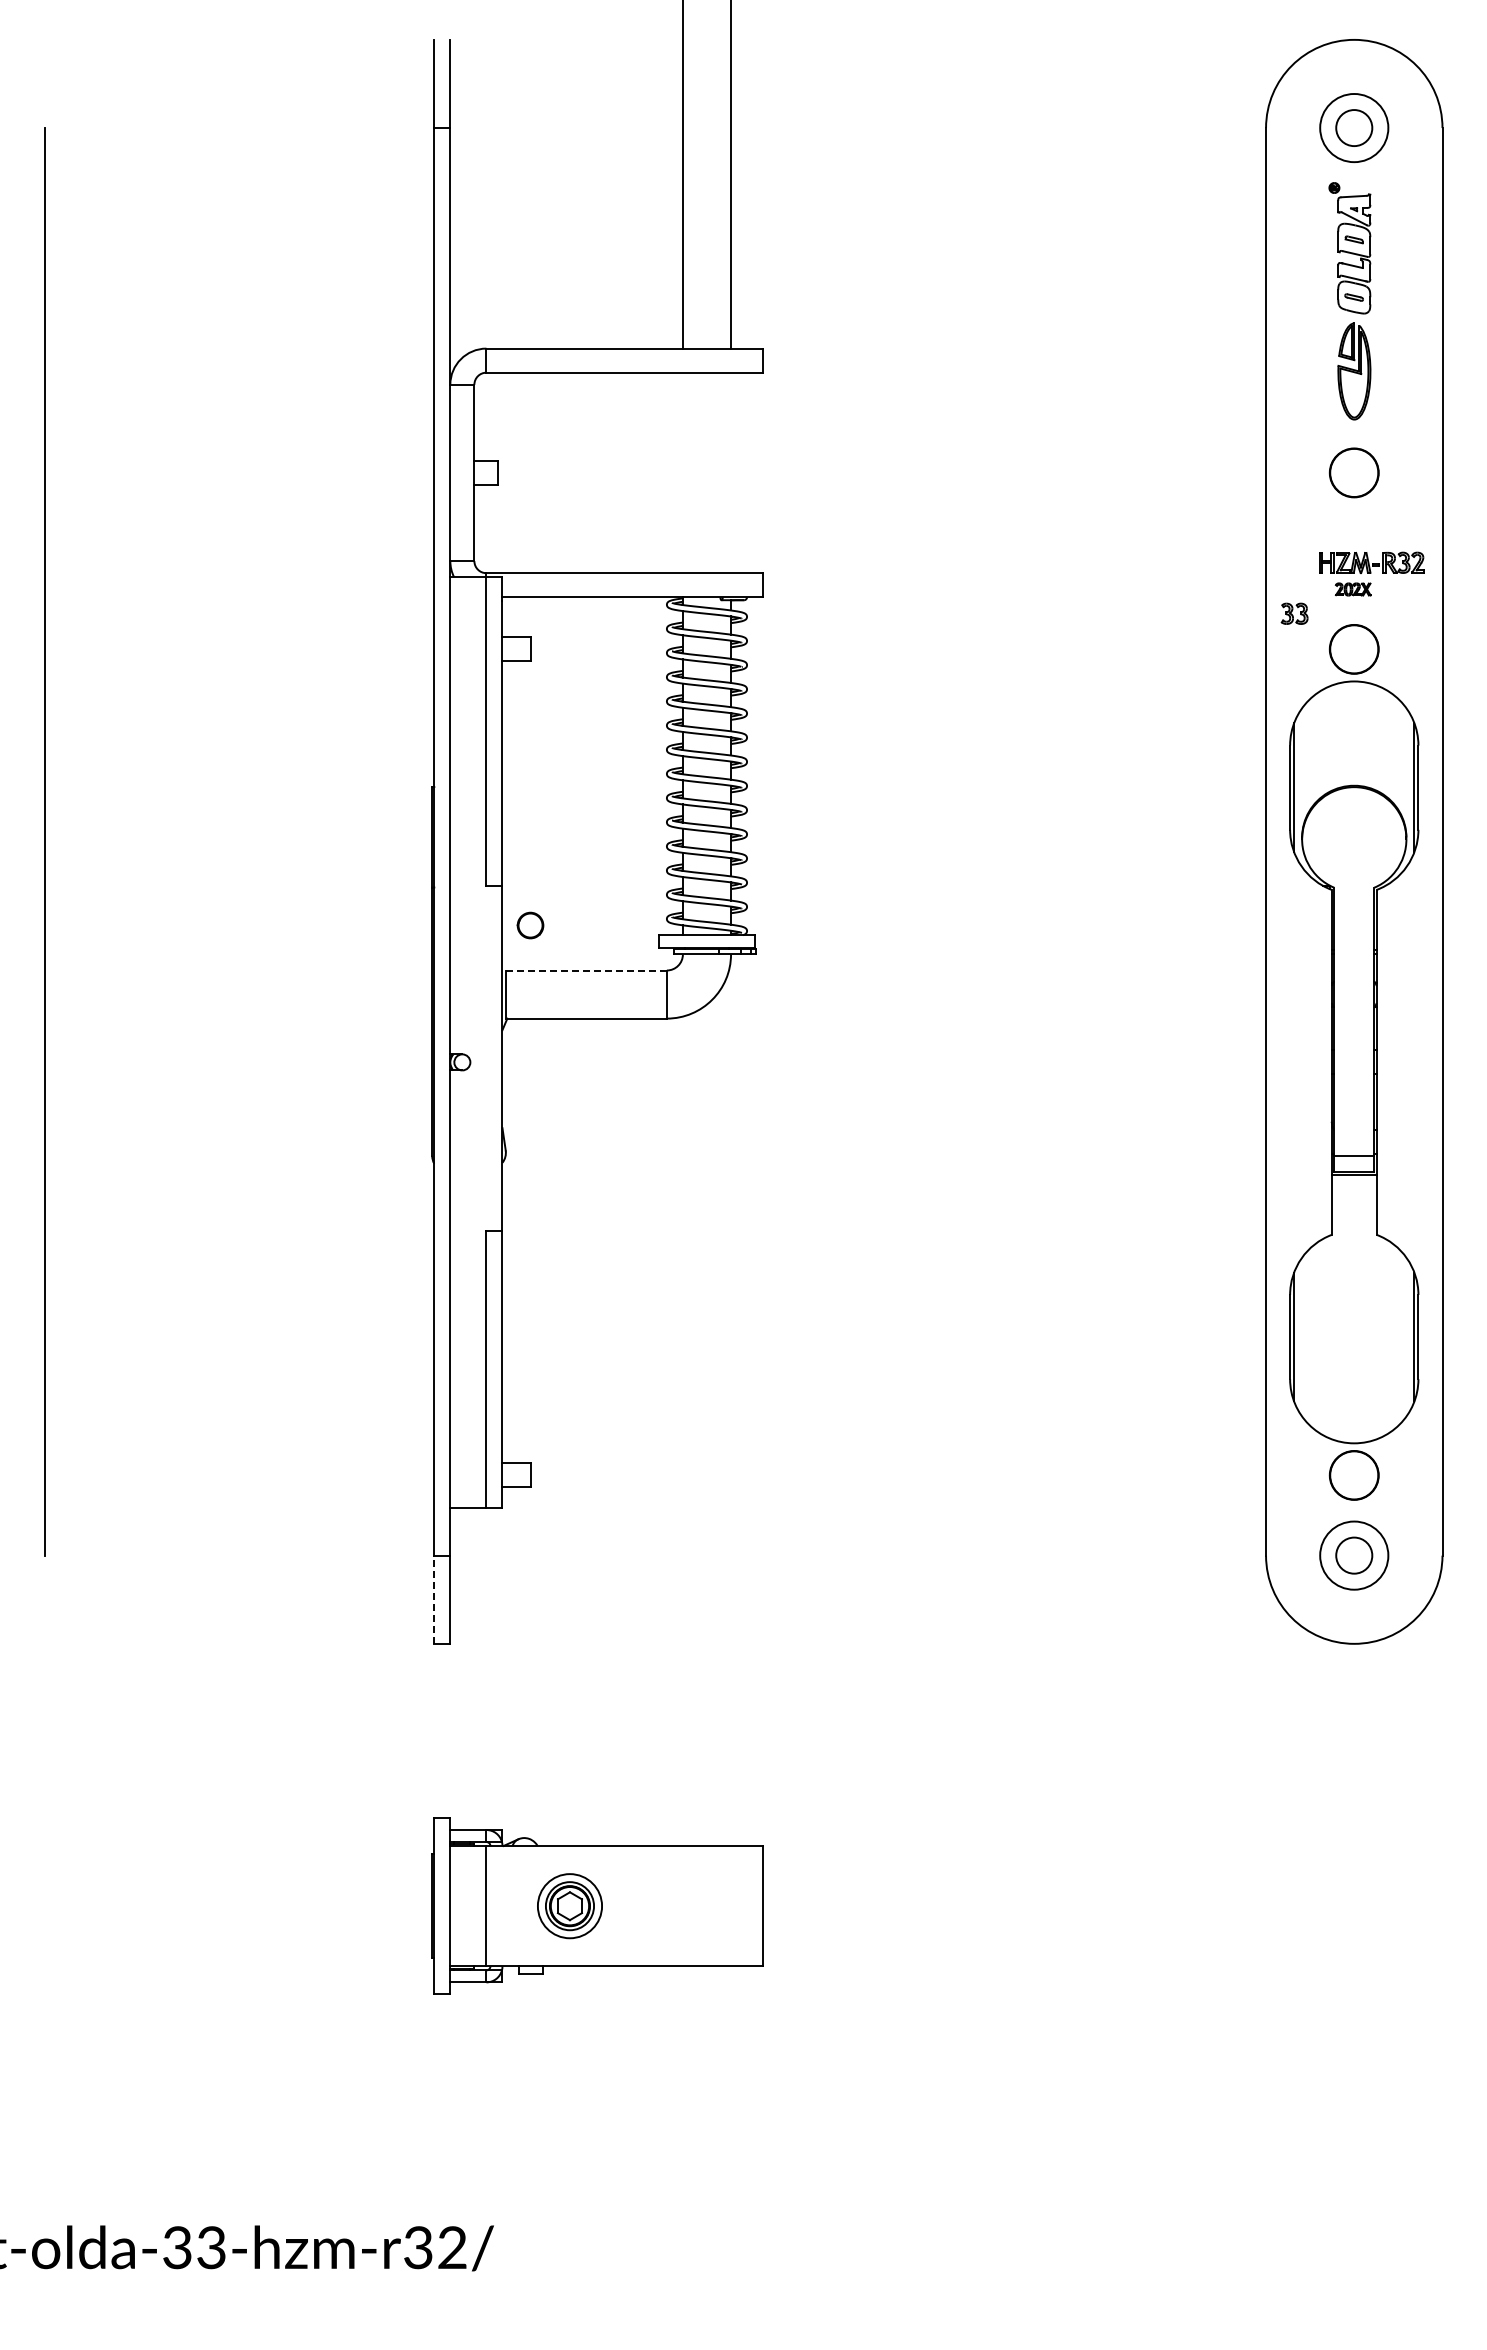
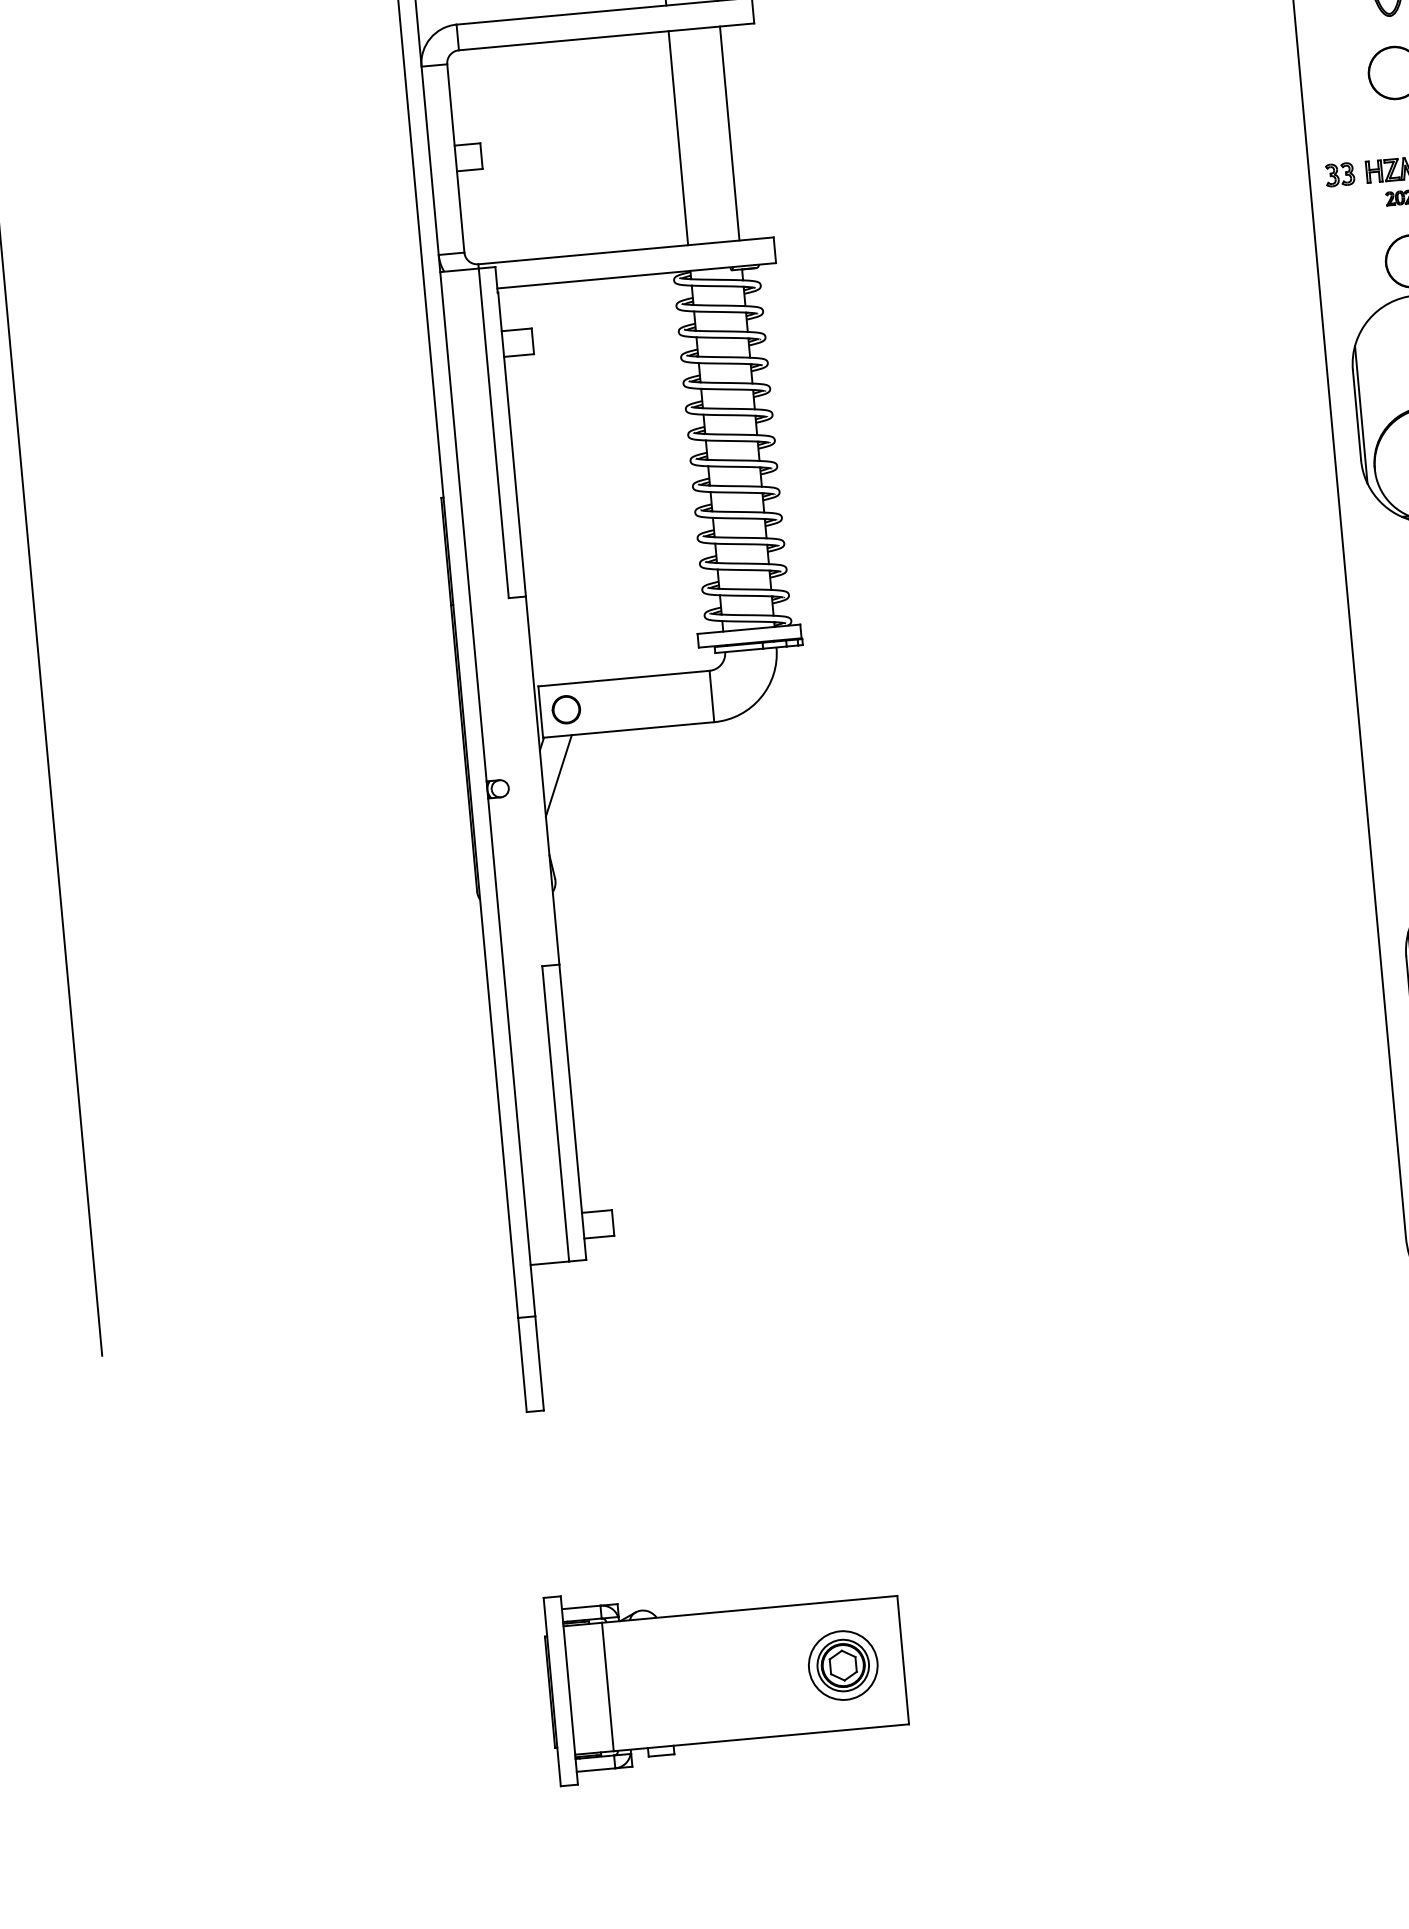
line: (682, 472) -> (677, 137), added
line: (731, 472) -> (730, 133), added
part: (1294, 613) -> (1339, 174), moved
part: (530, 925) -> (566, 709), moved
line: (587, 970) -> (624, 678), dashed -> solid
line: (517, 1055) -> (558, 776), added
line: (434, 1599) -> (522, 1364), dashed -> solid
part: (569, 1906) -> (842, 1665), moved

